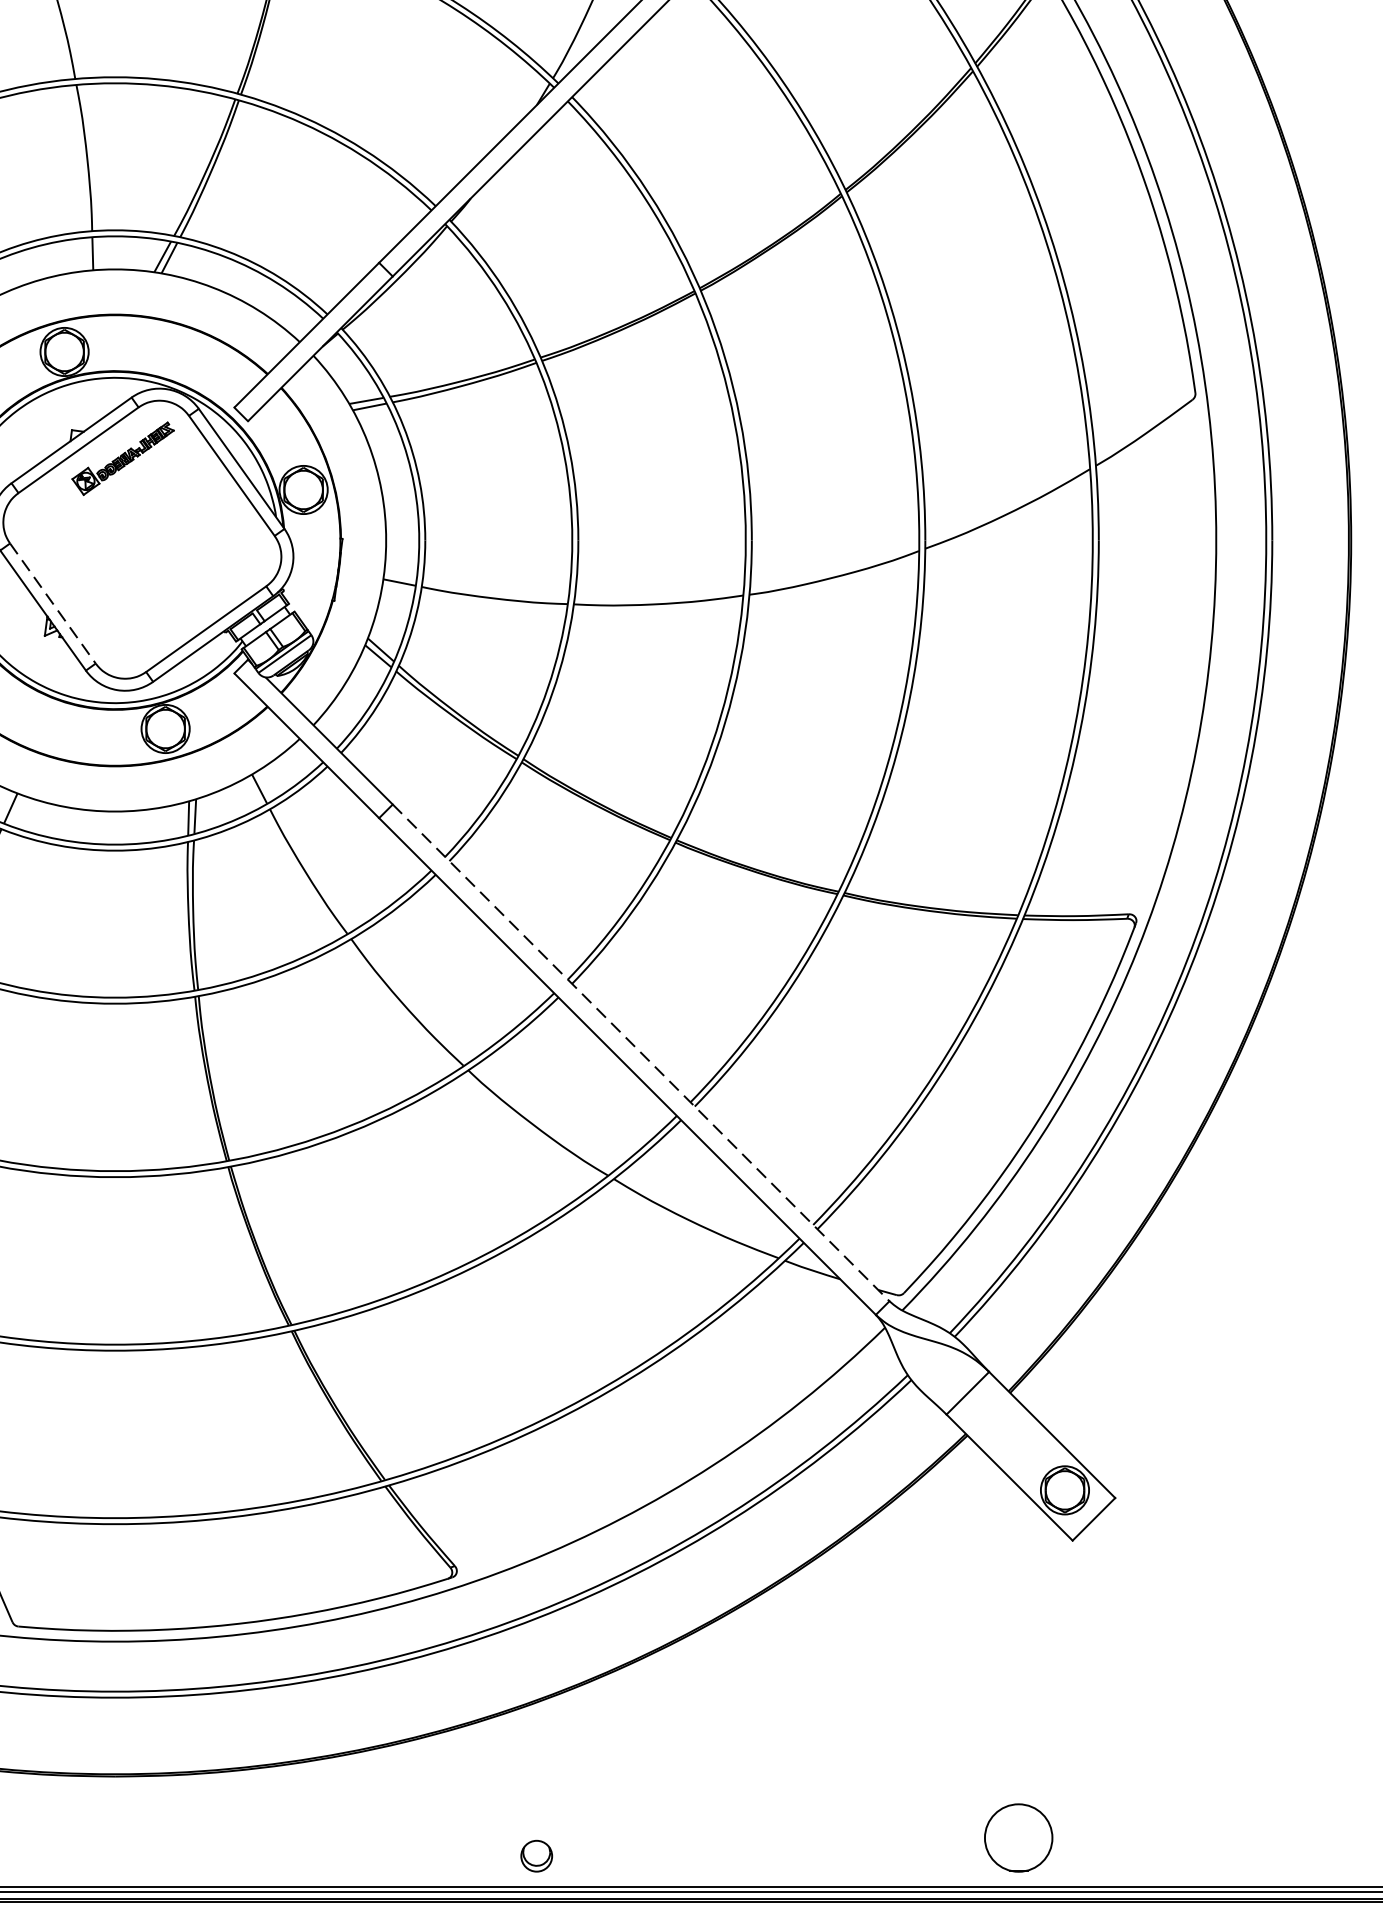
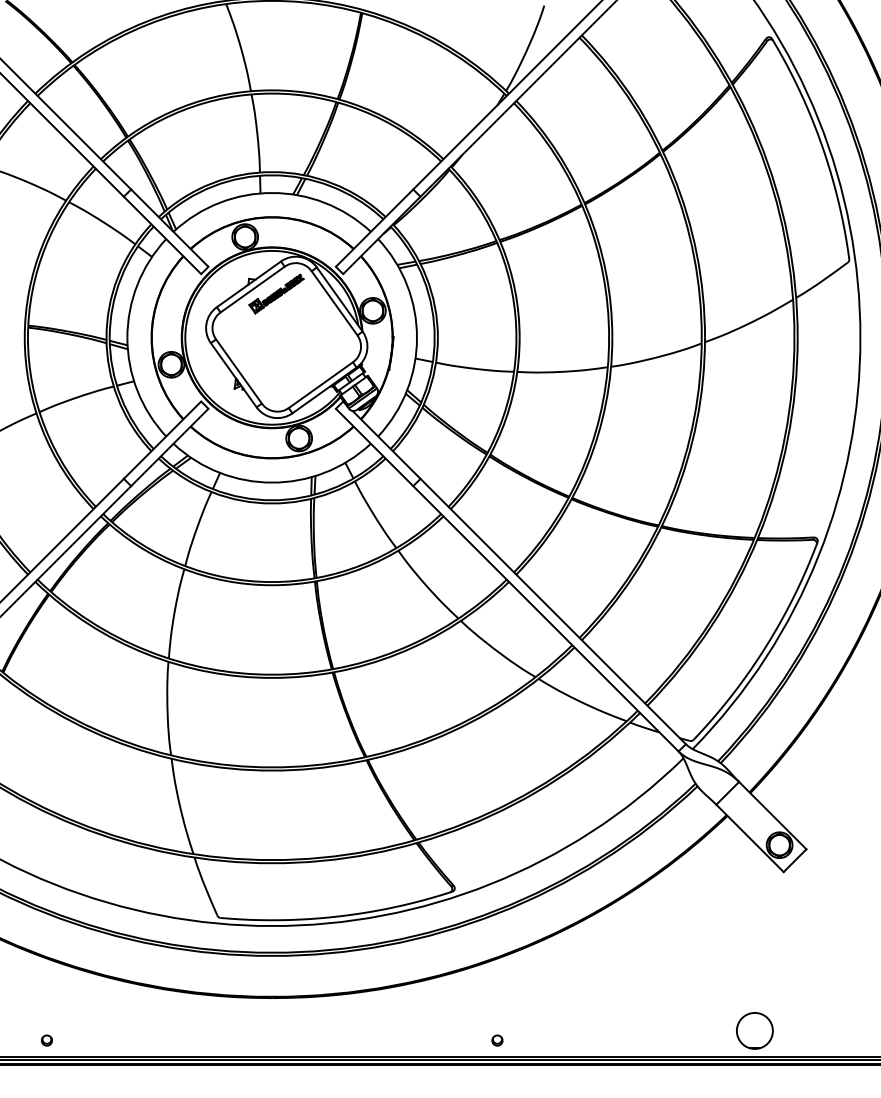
line: (53, 603) -> (239, 371), dashed -> solid
line: (641, 1052) -> (553, 611), dashed -> solid
part: (536, 1855) -> (497, 1040), size x0.62

